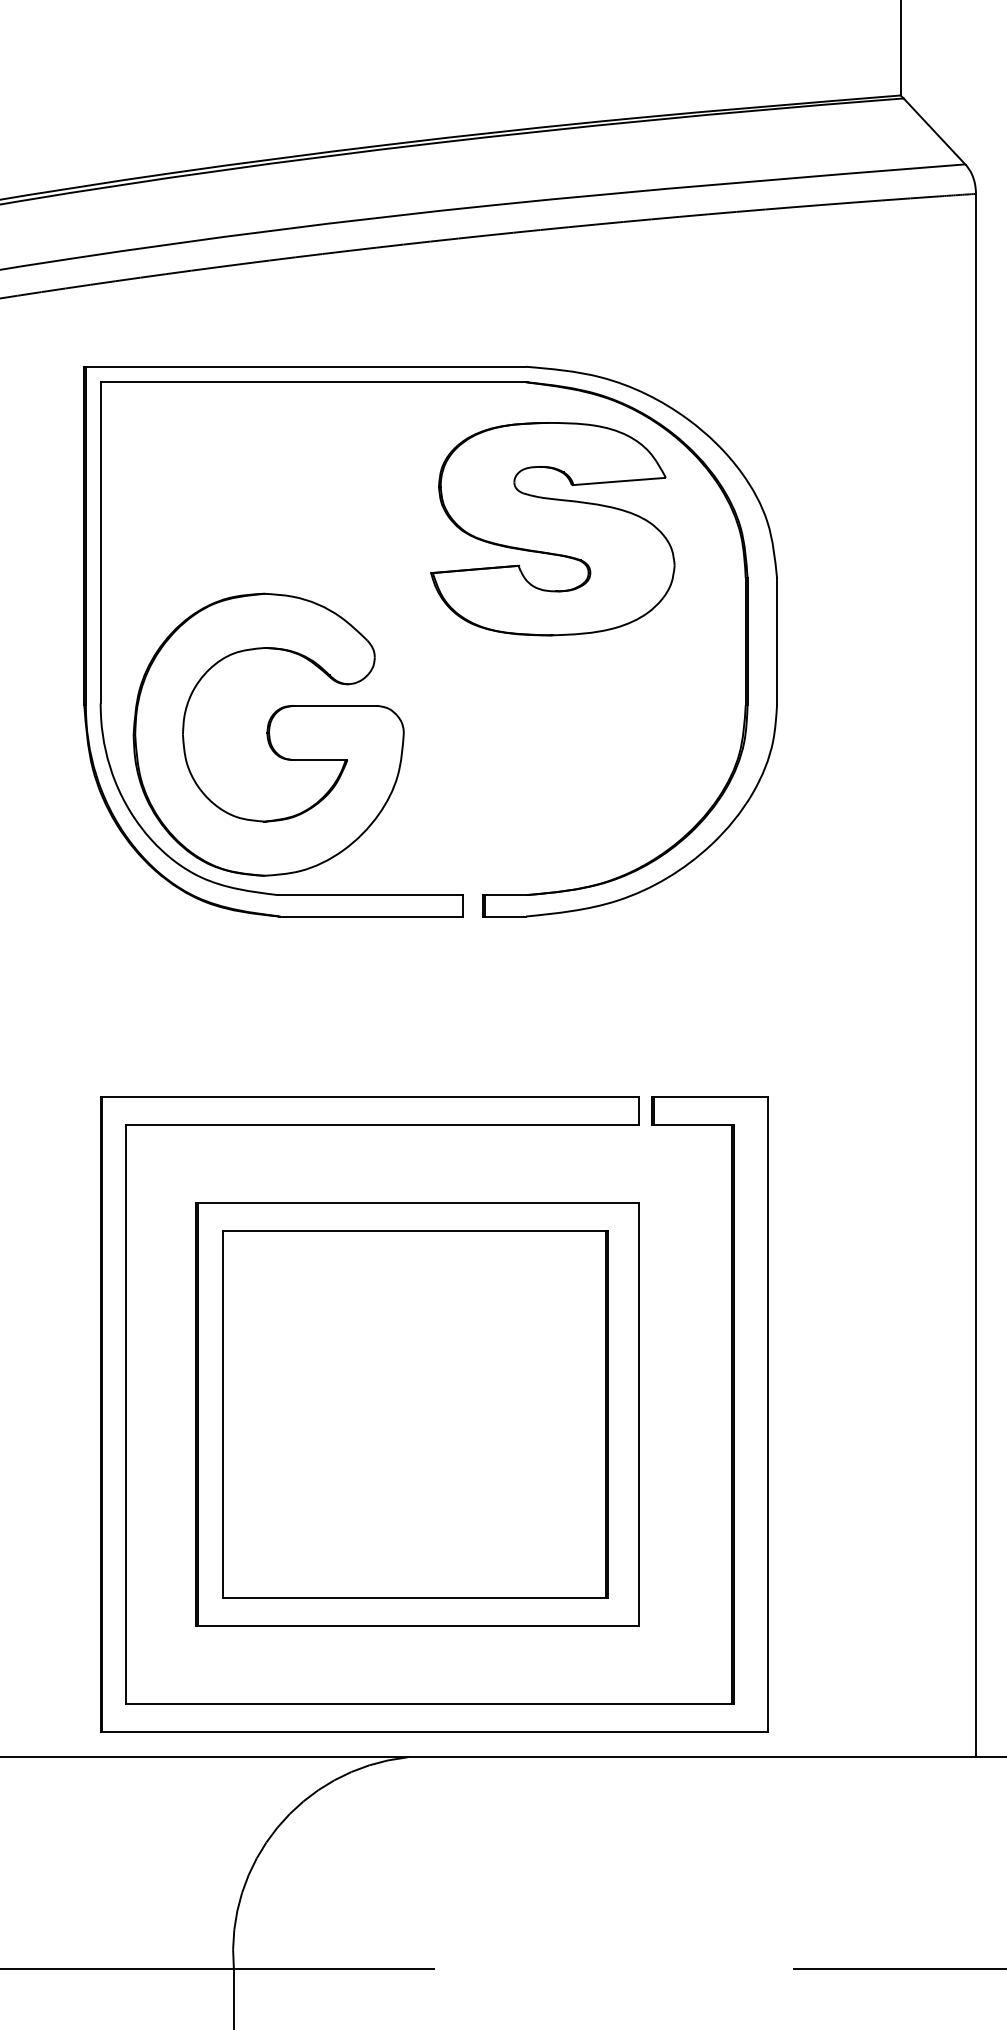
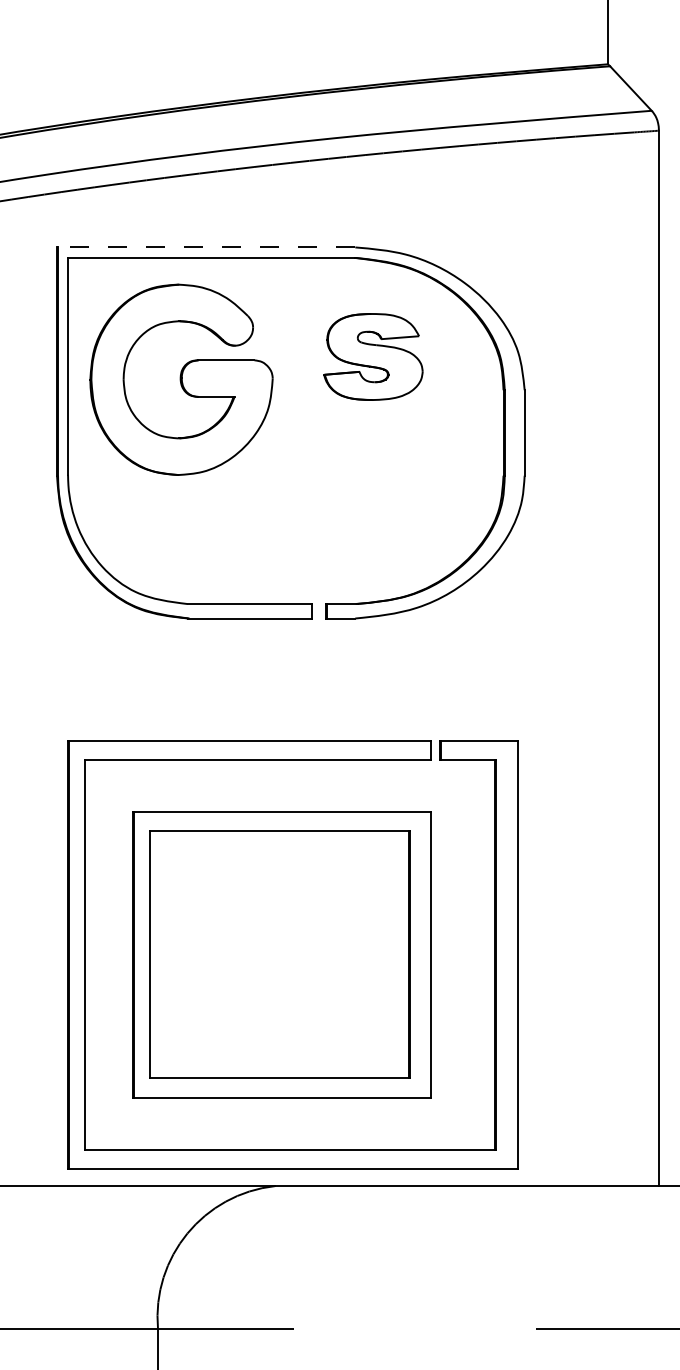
line: (304, 366) -> (205, 247), solid -> dashed
part: (553, 528) -> (373, 356), size x0.6
part: (268, 734) -> (181, 379), moved

